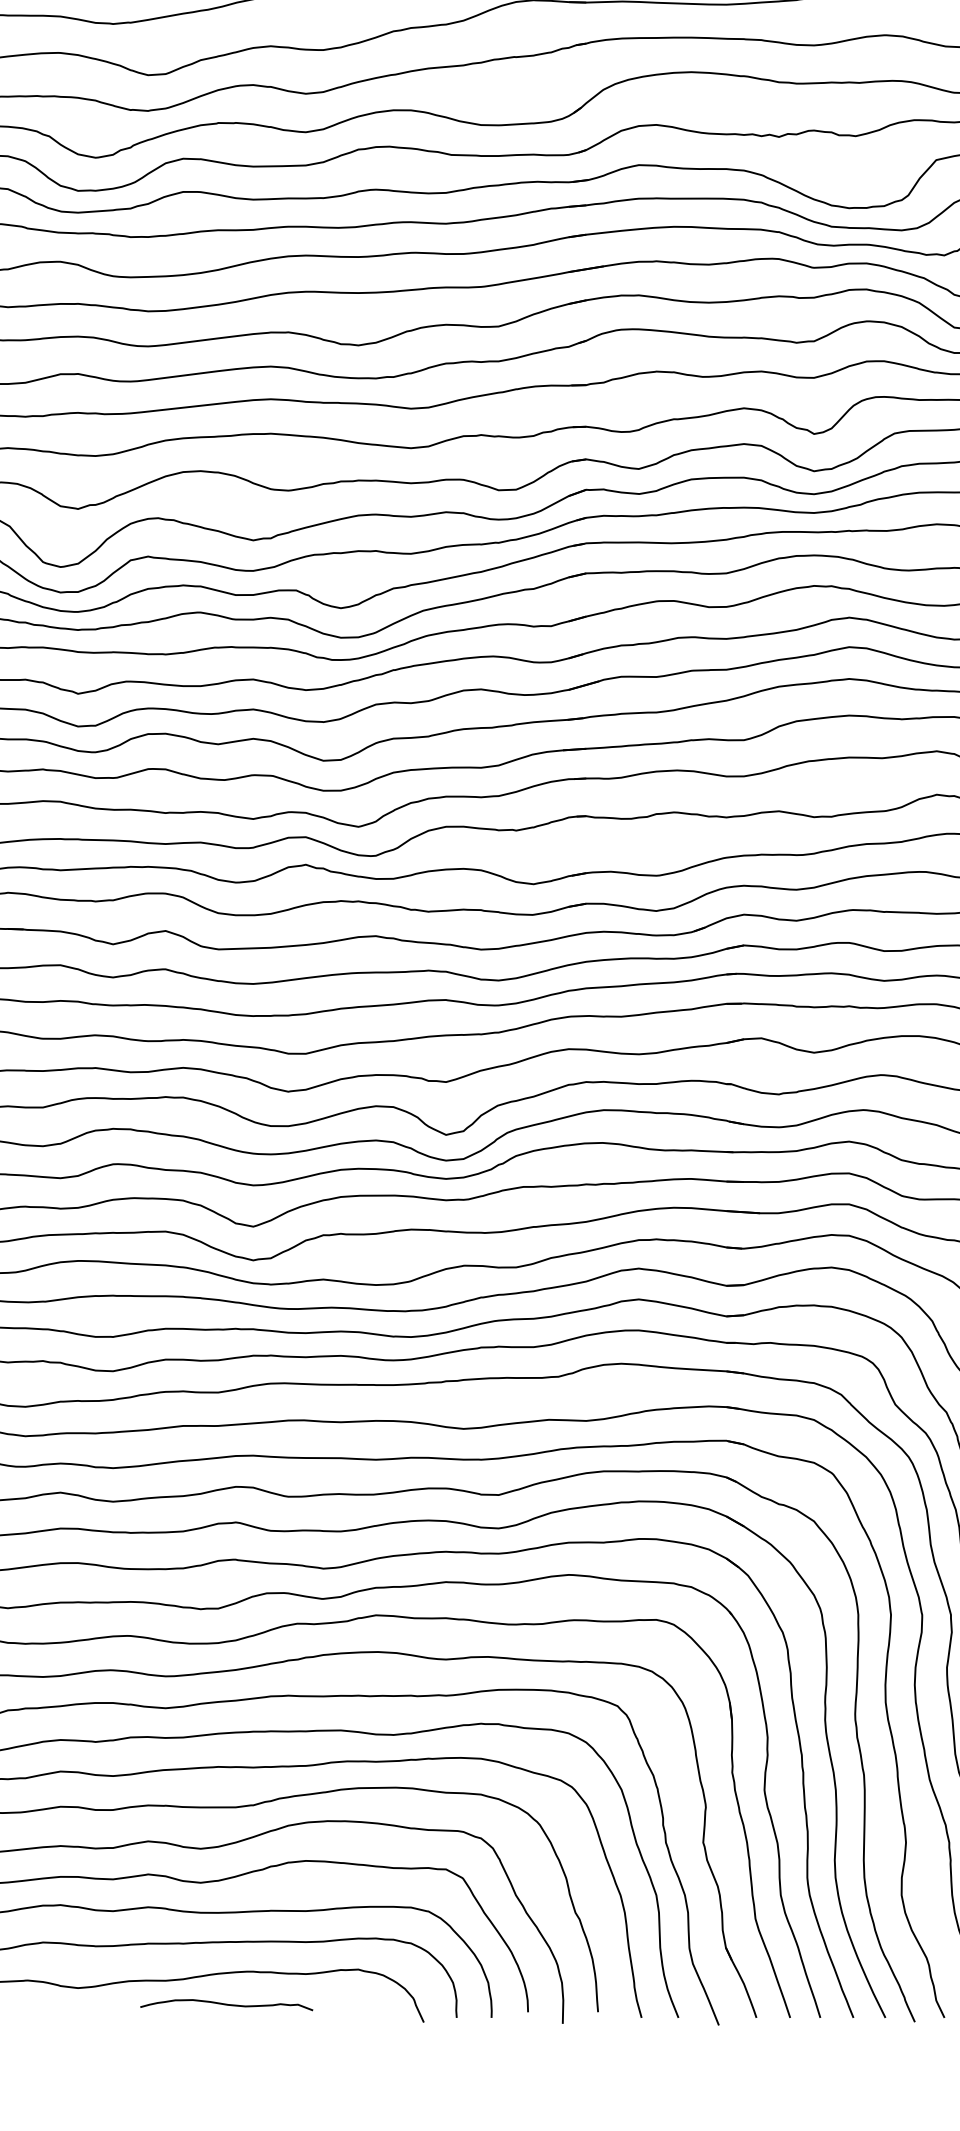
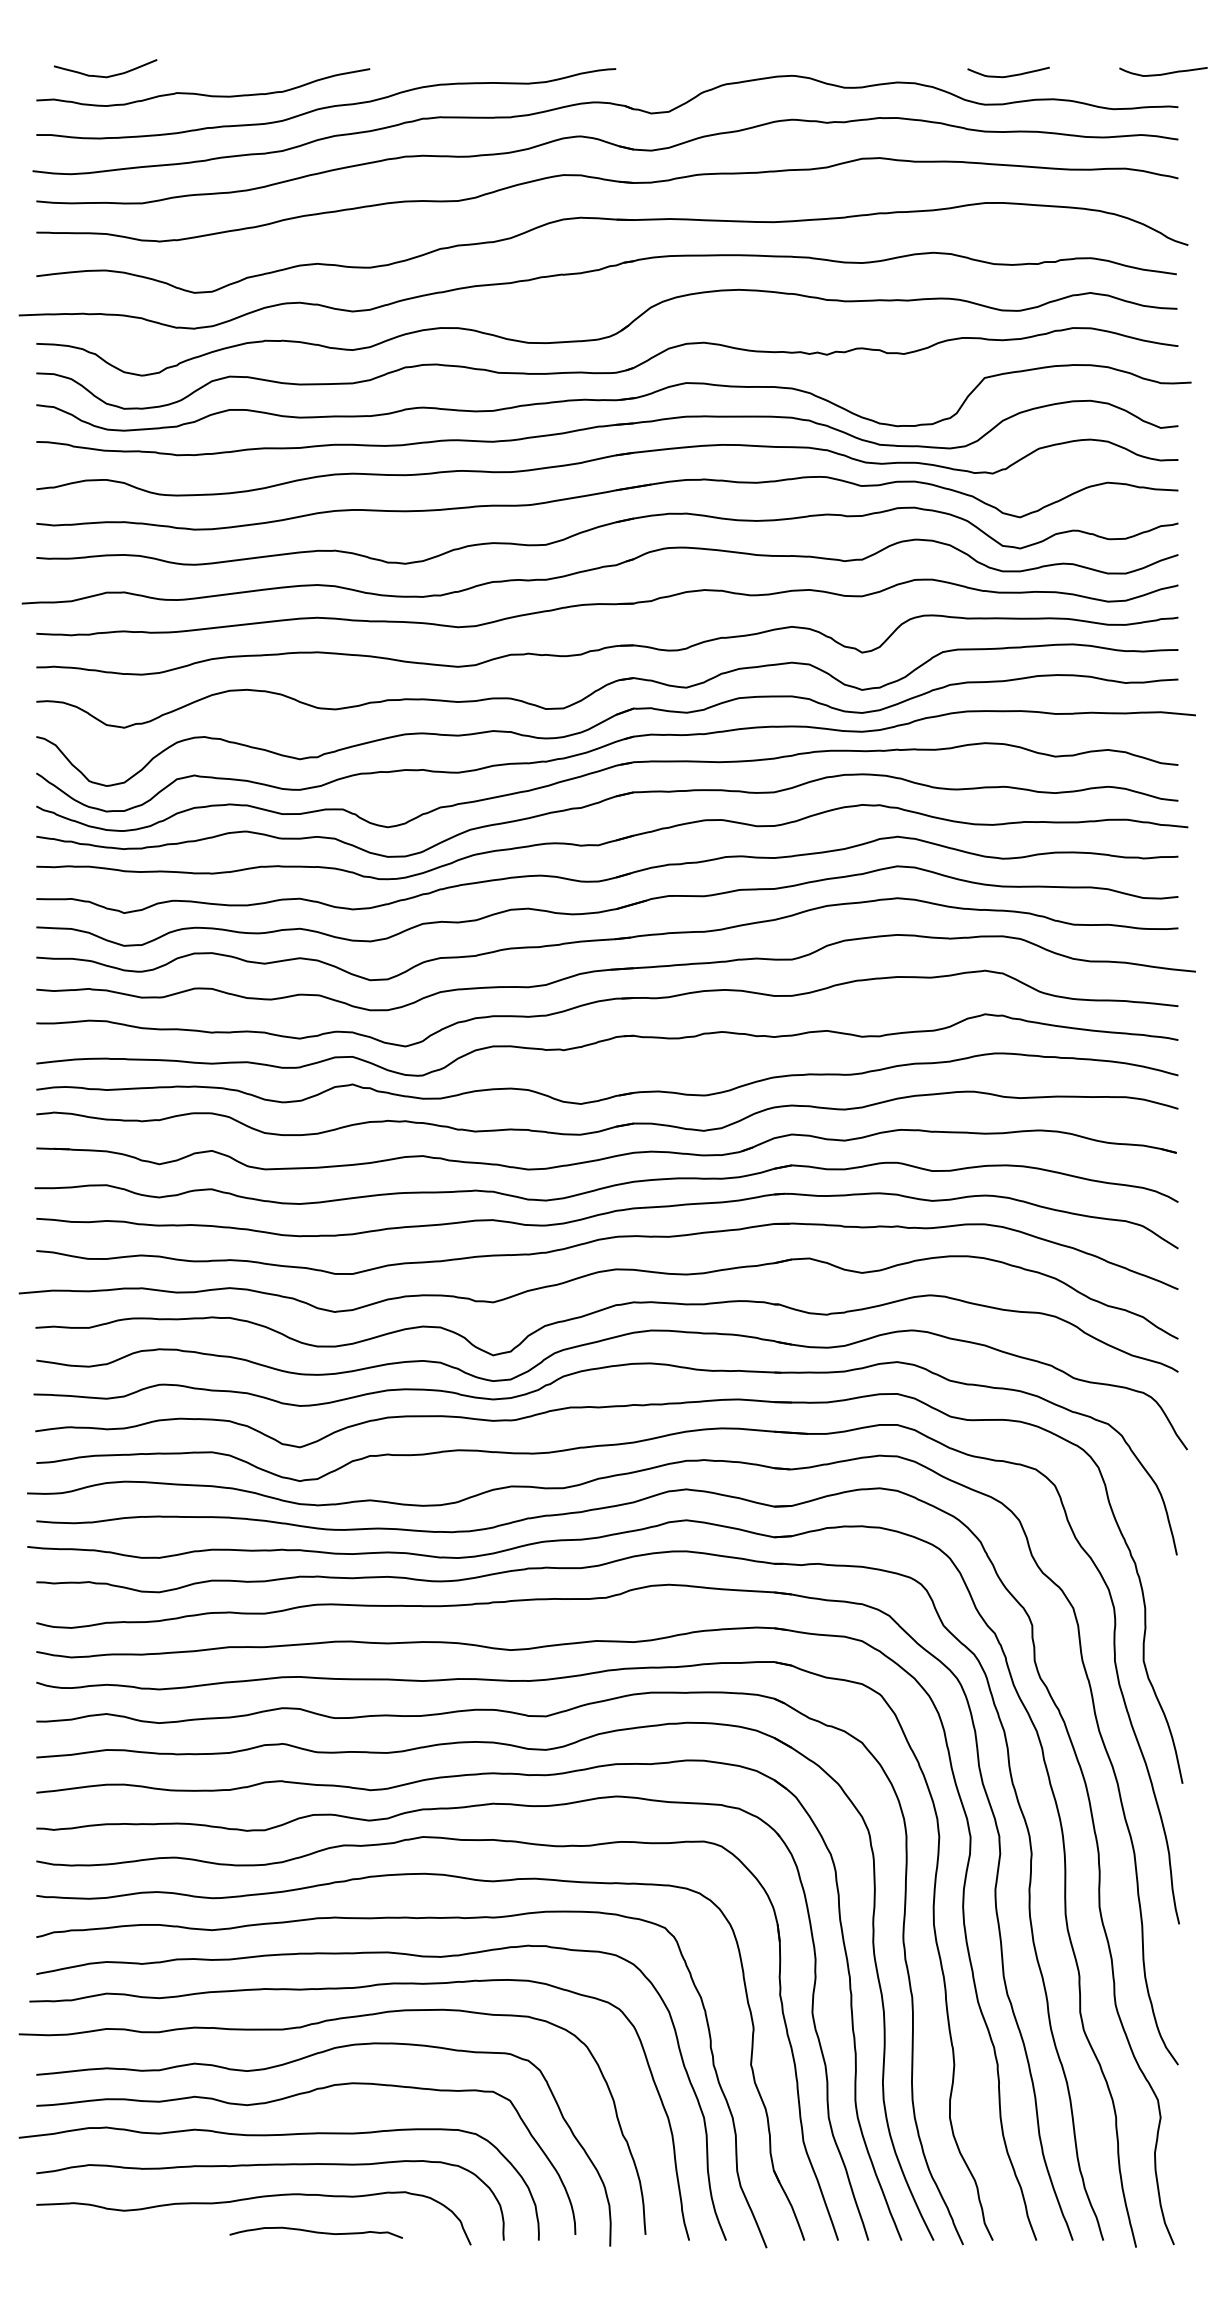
curve: (225, 2004) -> (315, 2232), moved

